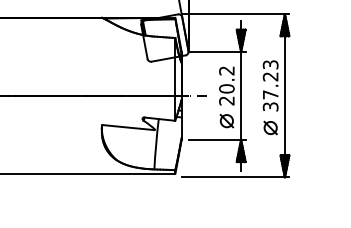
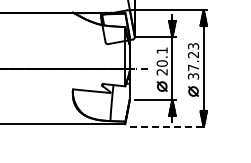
text: (225, 70) -> (161, 50), 20.2 -> 20.1
line: (235, 176) -> (168, 126), solid -> dashed

